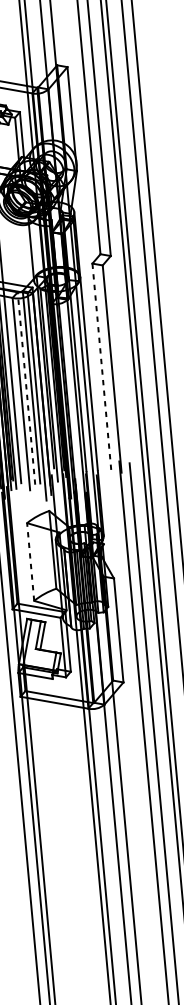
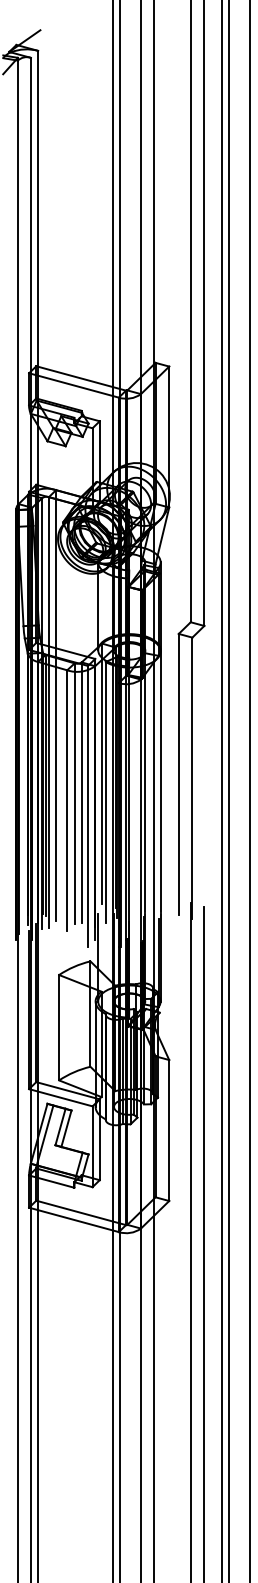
line: (101, 367) -> (178, 774), dashed -> solid
line: (26, 388) -> (74, 793), dashed -> solid
line: (30, 561) -> (59, 1027), dashed -> solid

